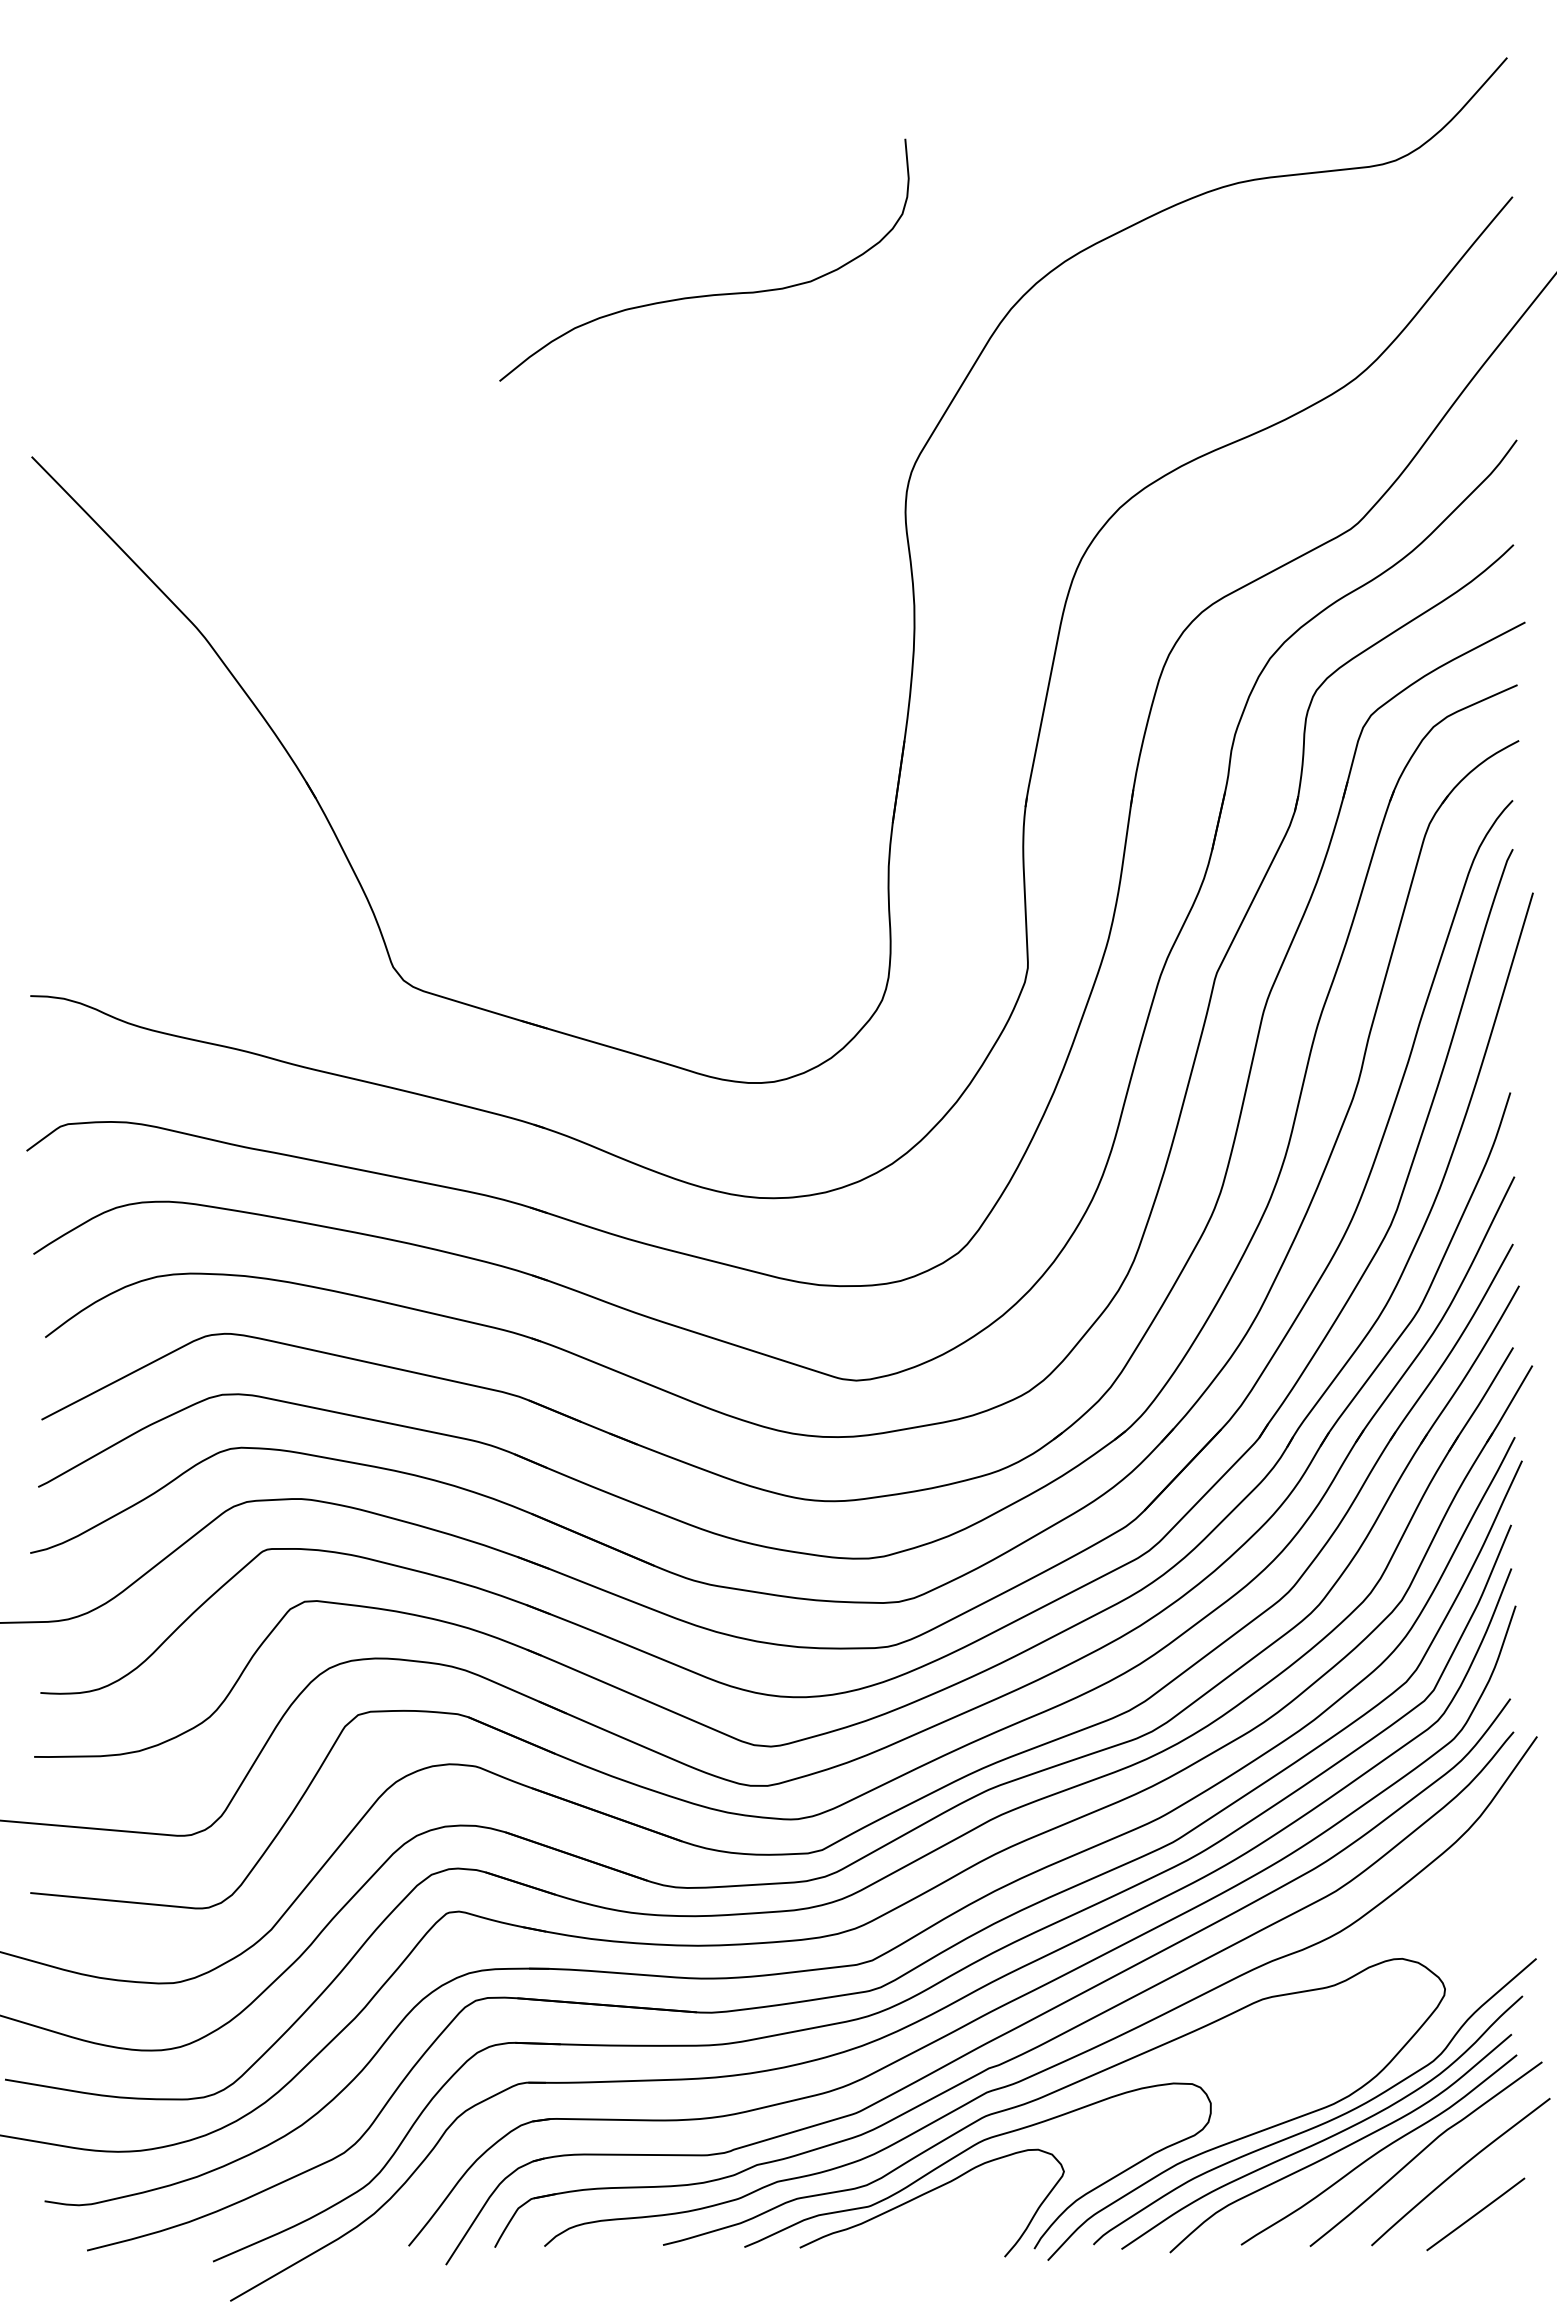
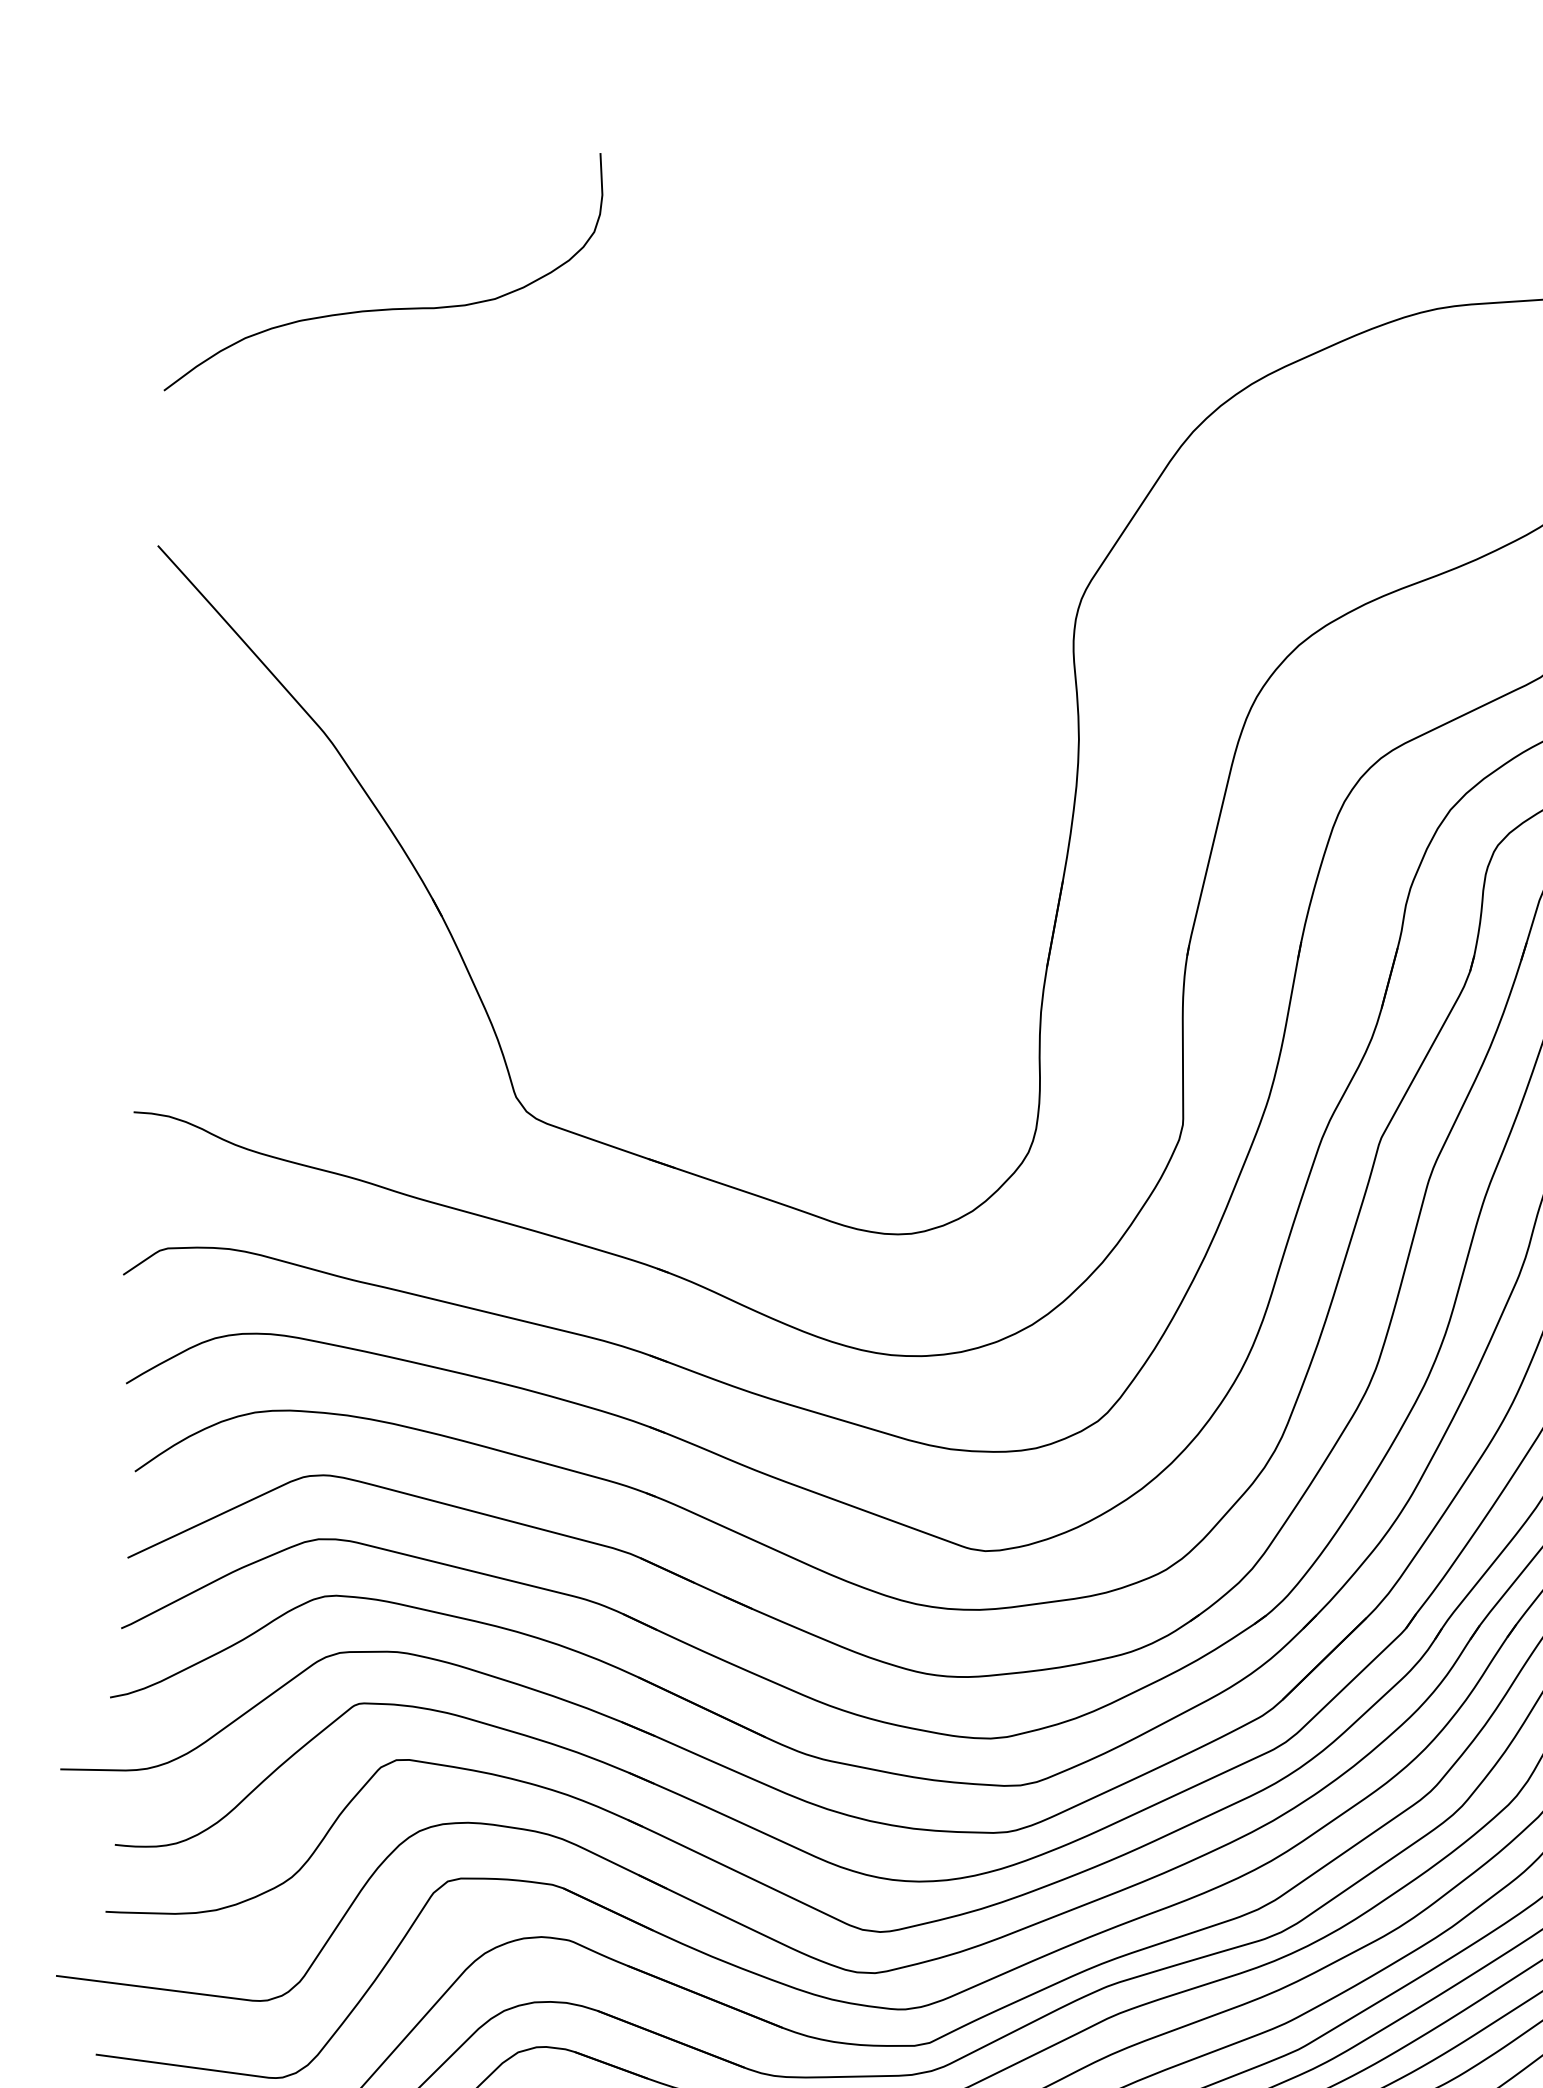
curve: (707, 294) -> (386, 308), moved

